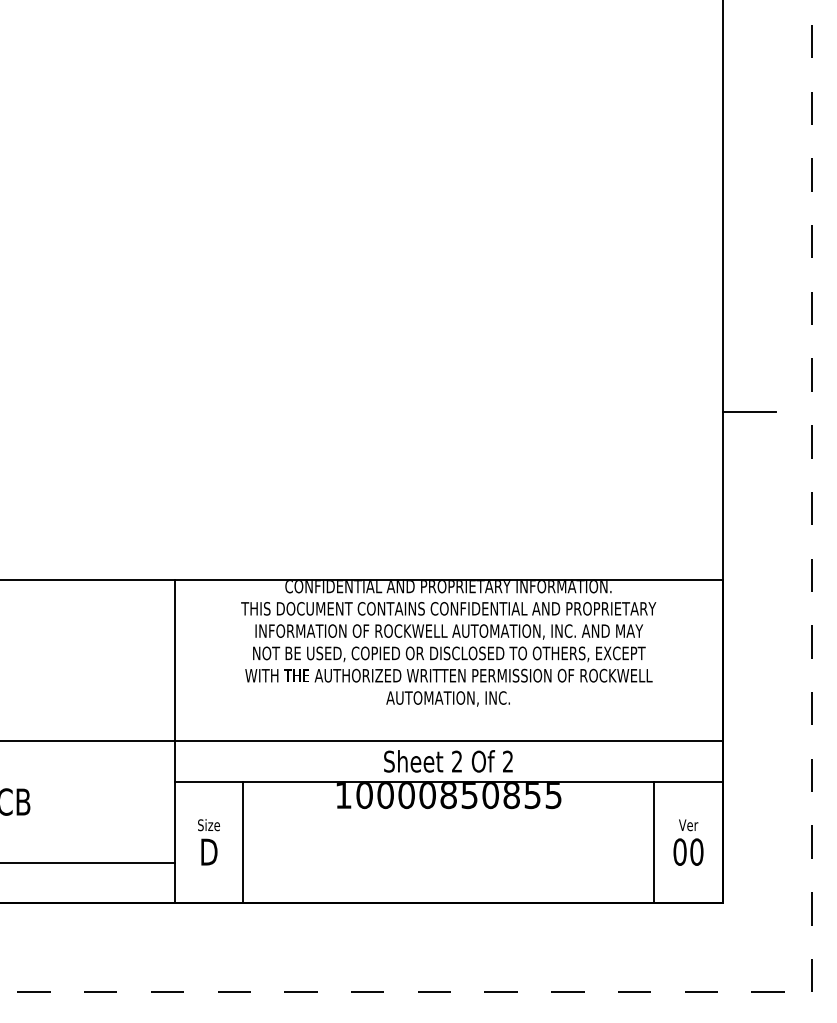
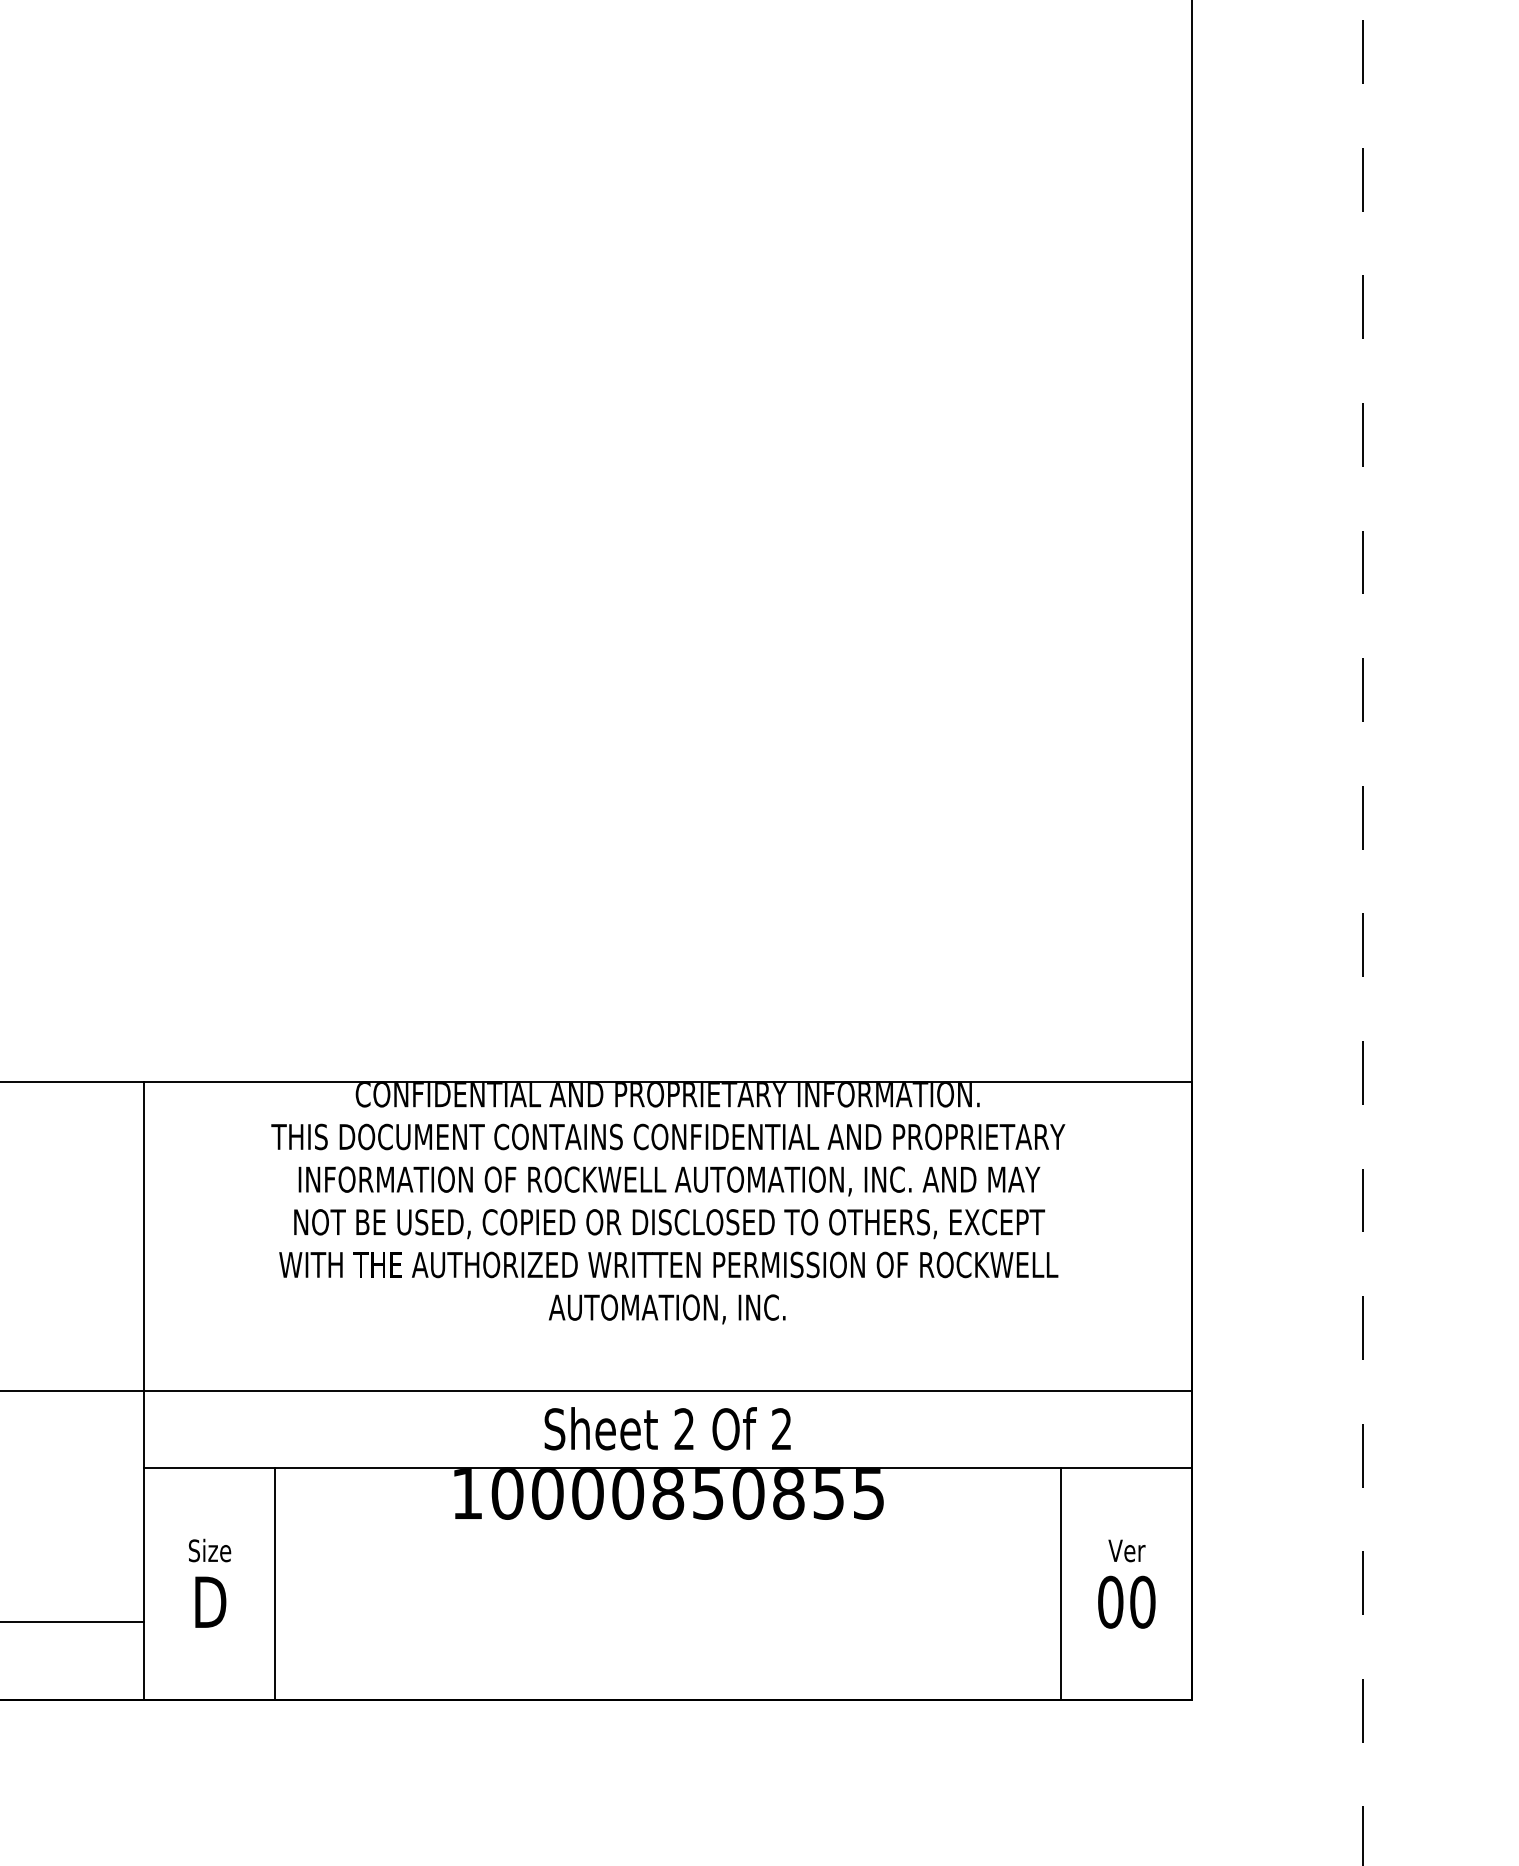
line: (749, 412) -> (1243, 761), removed

